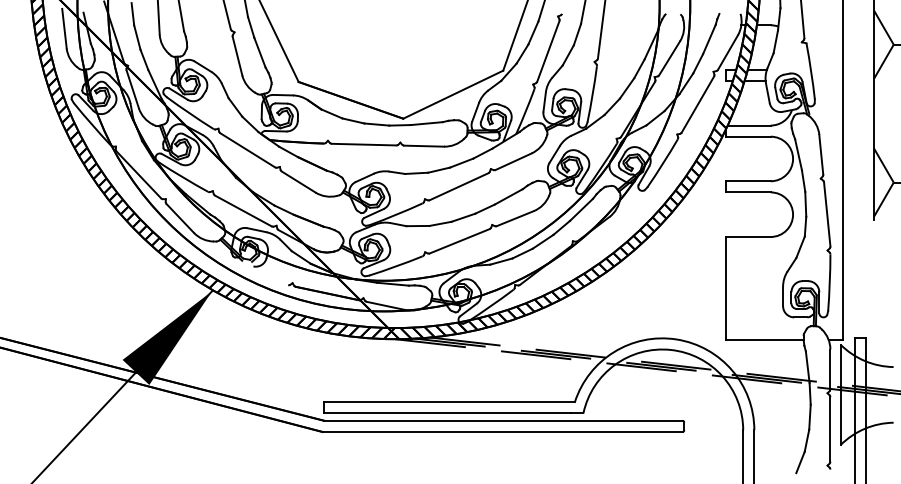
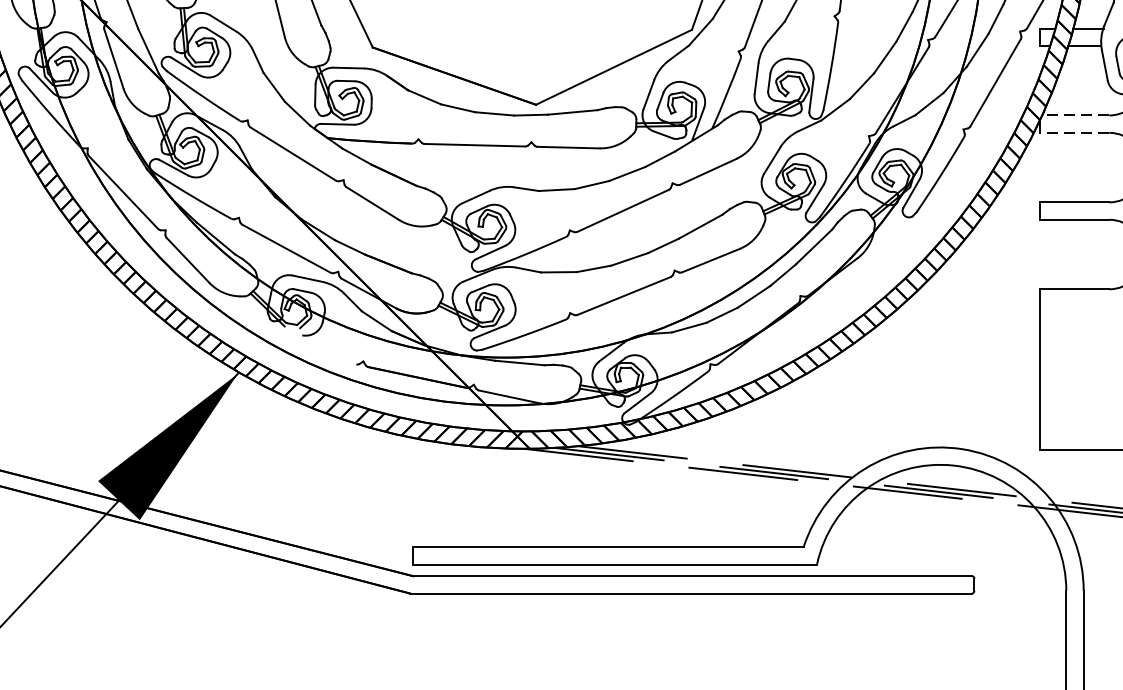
line: (749, 125) -> (1076, 115), solid -> dashed
line: (748, 136) -> (1074, 132), solid -> dashed

